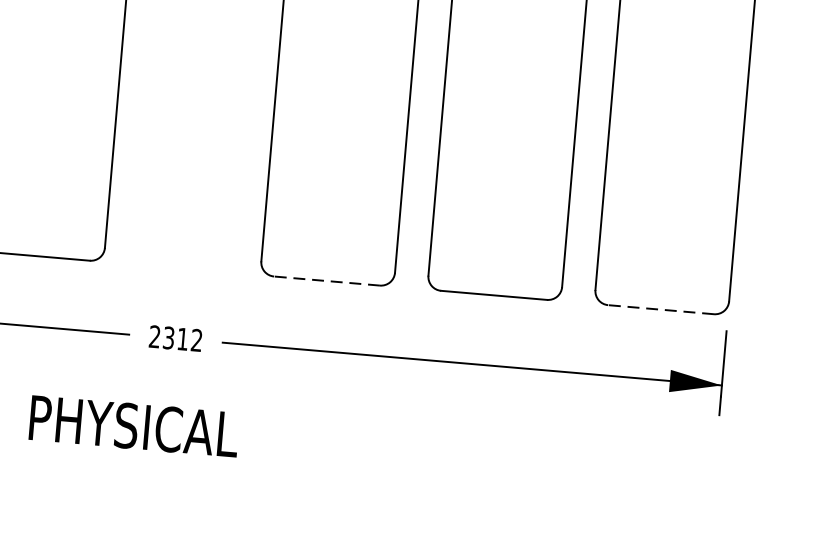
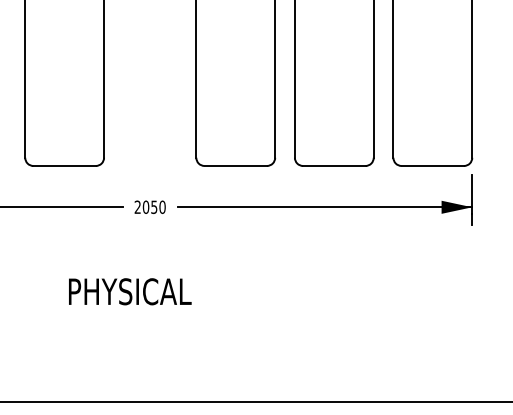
line: (326, 280) -> (235, 165), dashed -> solid
line: (660, 308) -> (432, 165), dashed -> solid
text: (181, 339) -> (153, 207), 2312 -> 2050
text: (134, 425) -> (130, 291), moved

